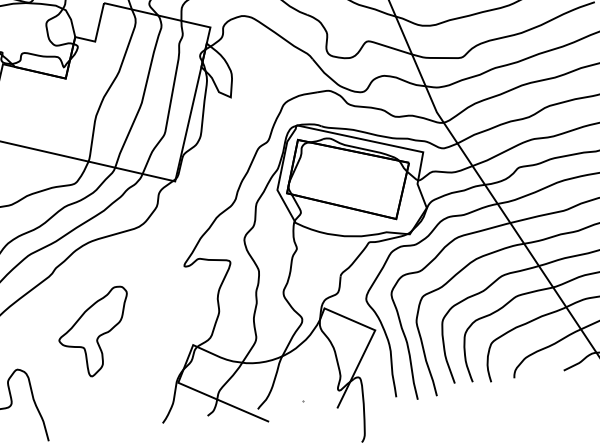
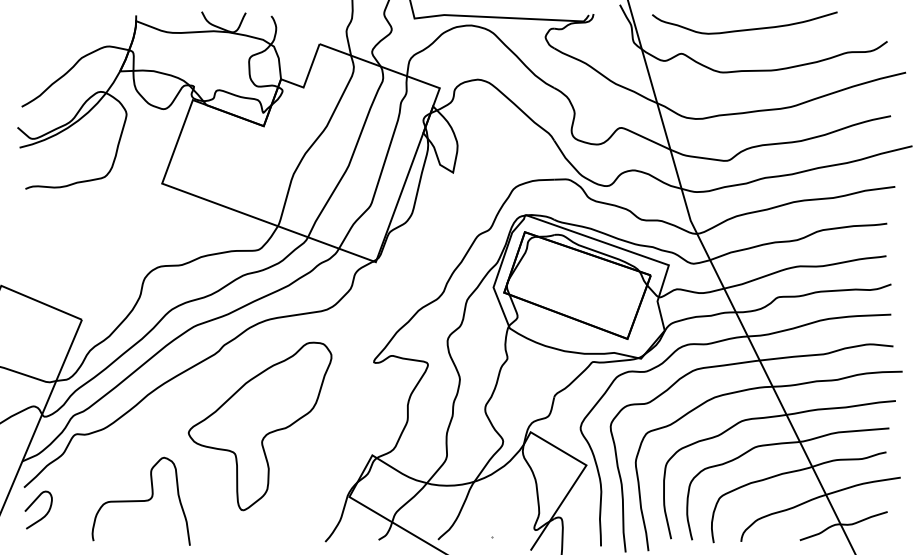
part: (94, 332) -> (259, 426), size x1.67

